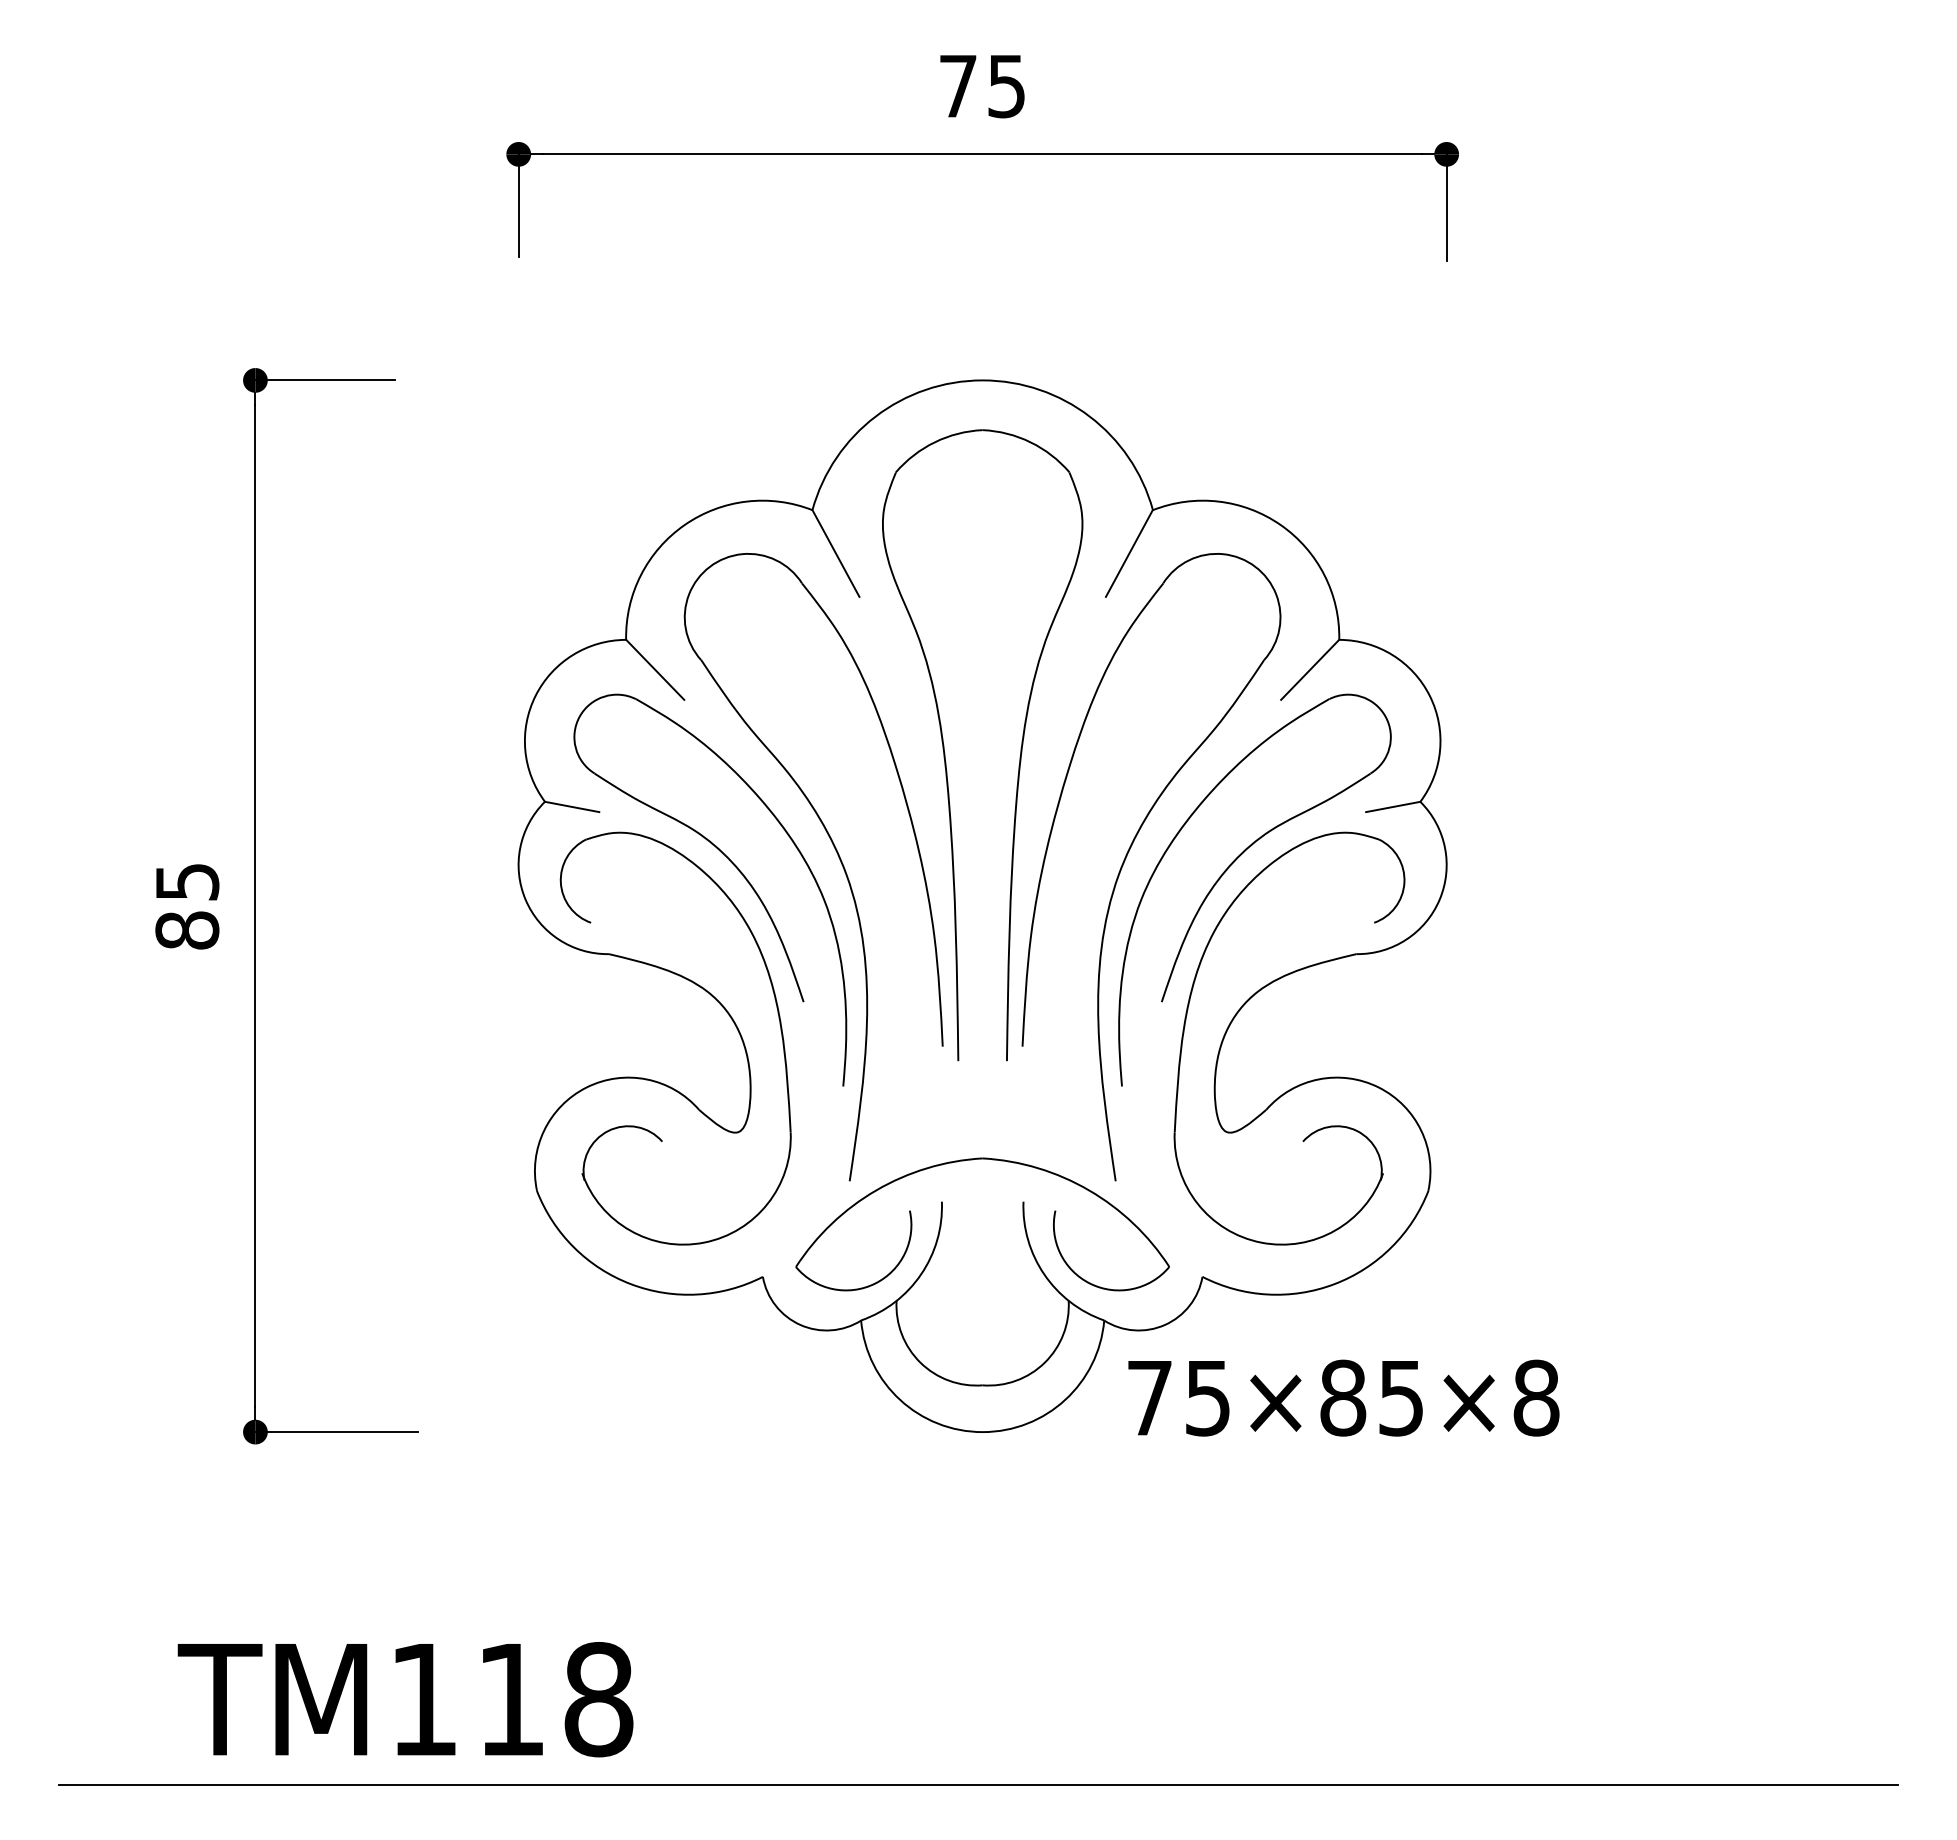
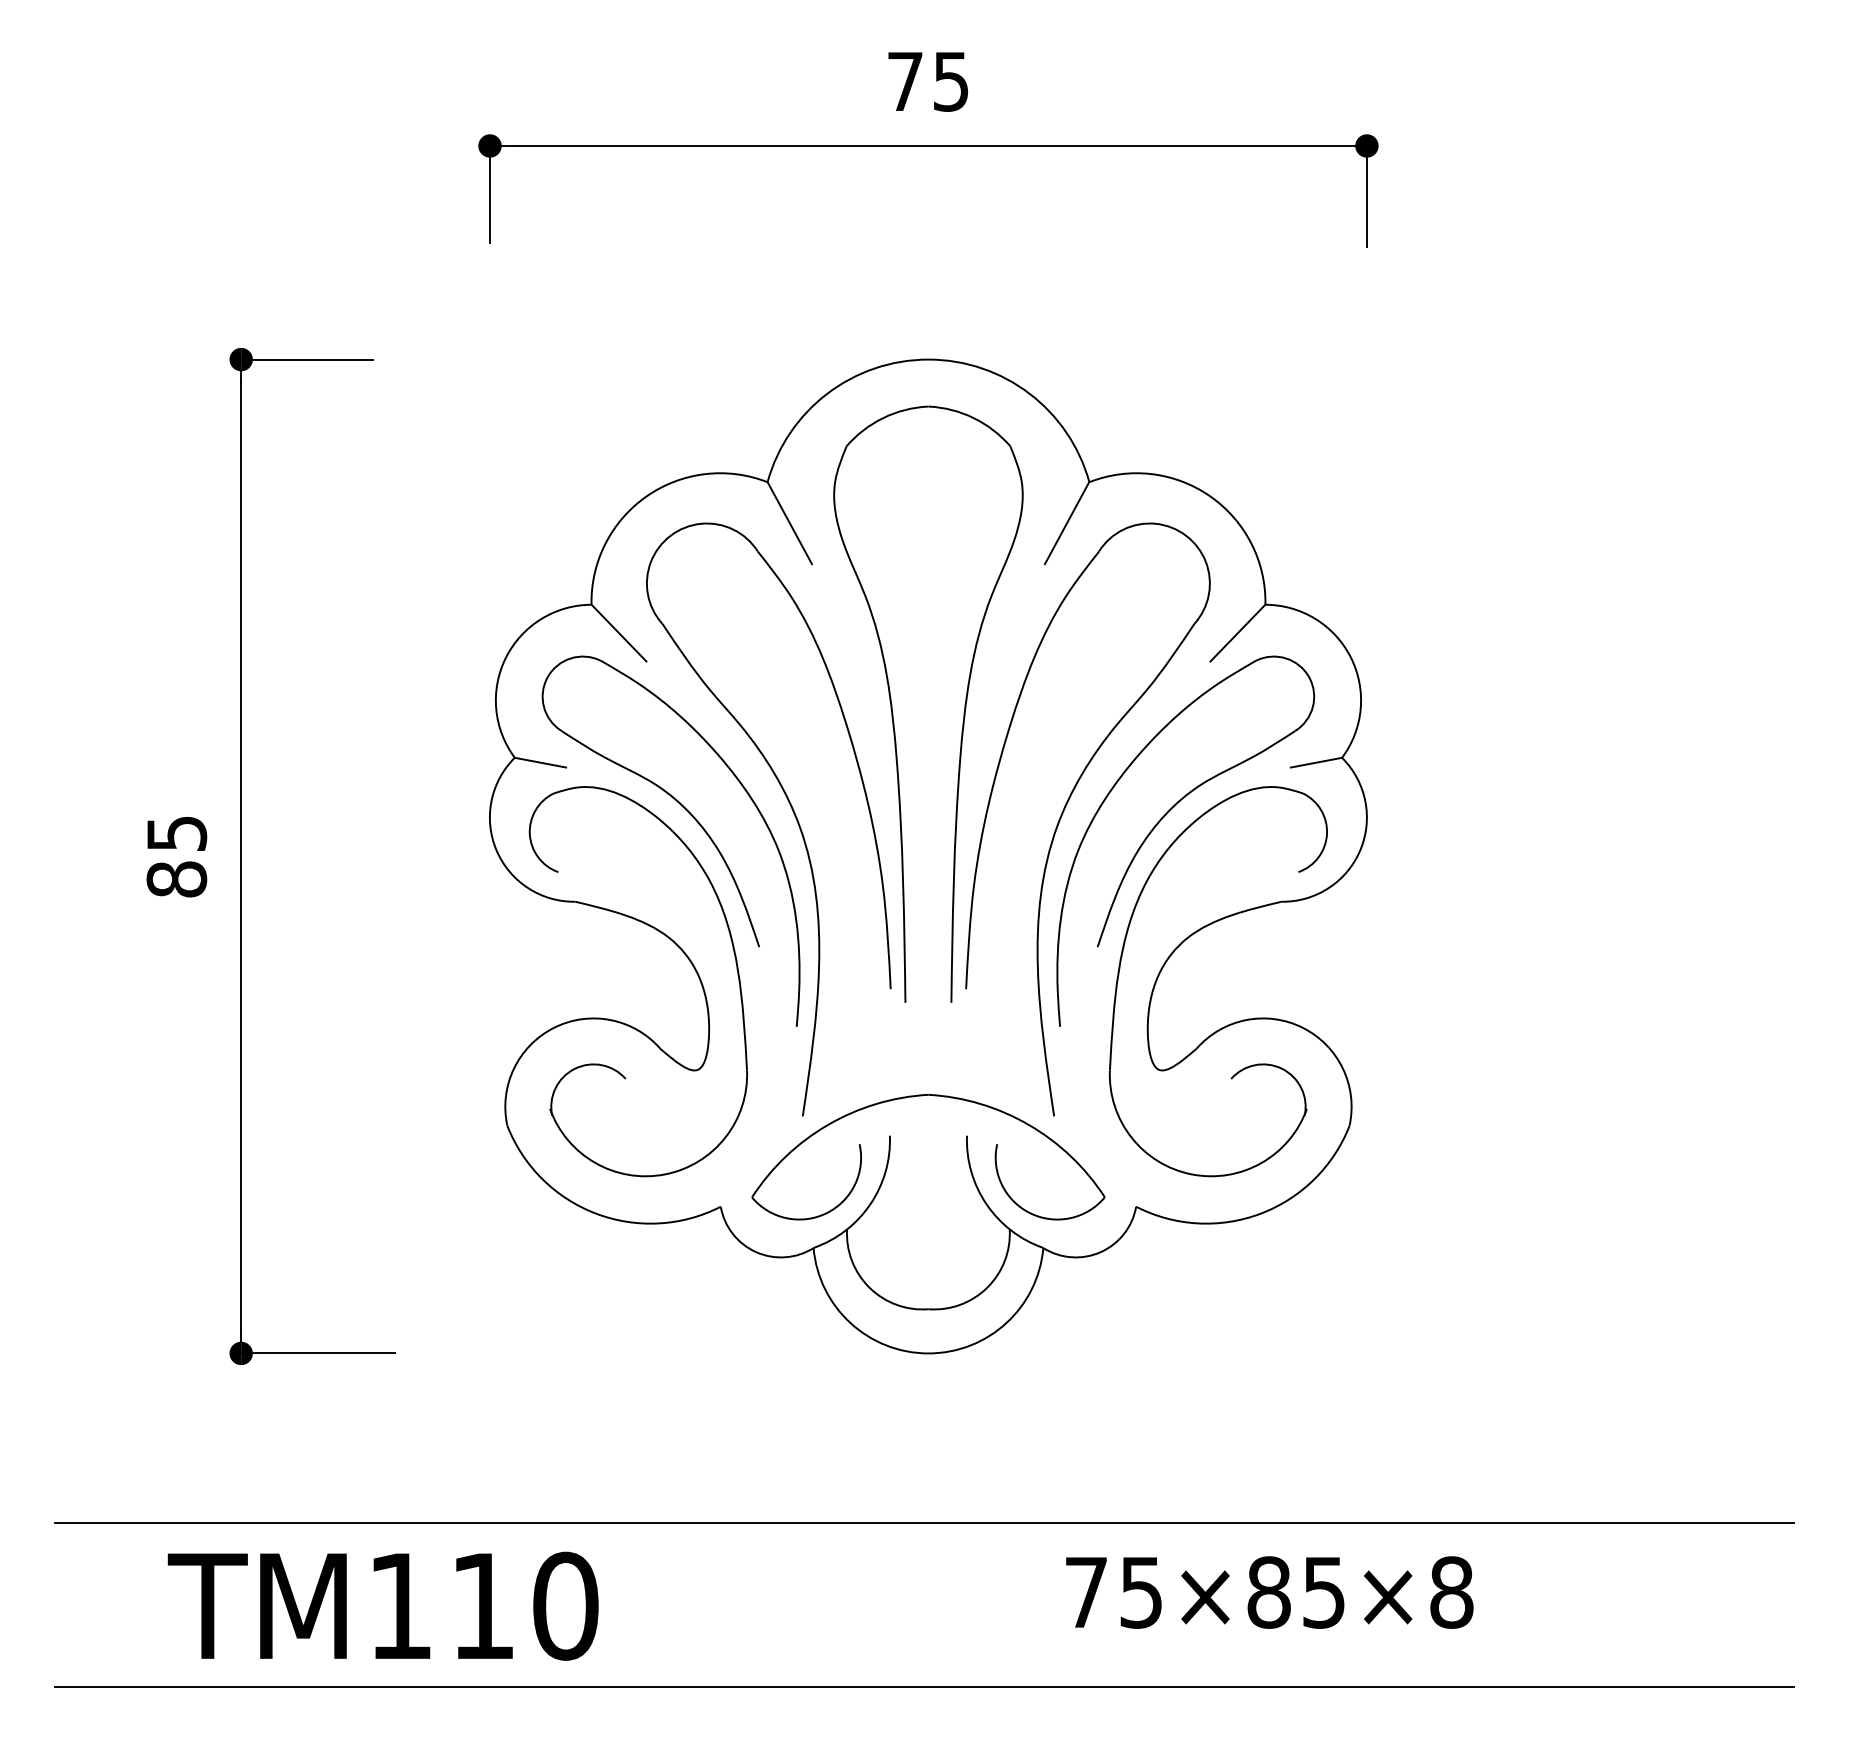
text: (1343, 1397) -> (1269, 1591), moved
line: (978, 1611) -> (924, 1522), added
text: (598, 1699) -> (565, 1606), TM118 -> TM110

